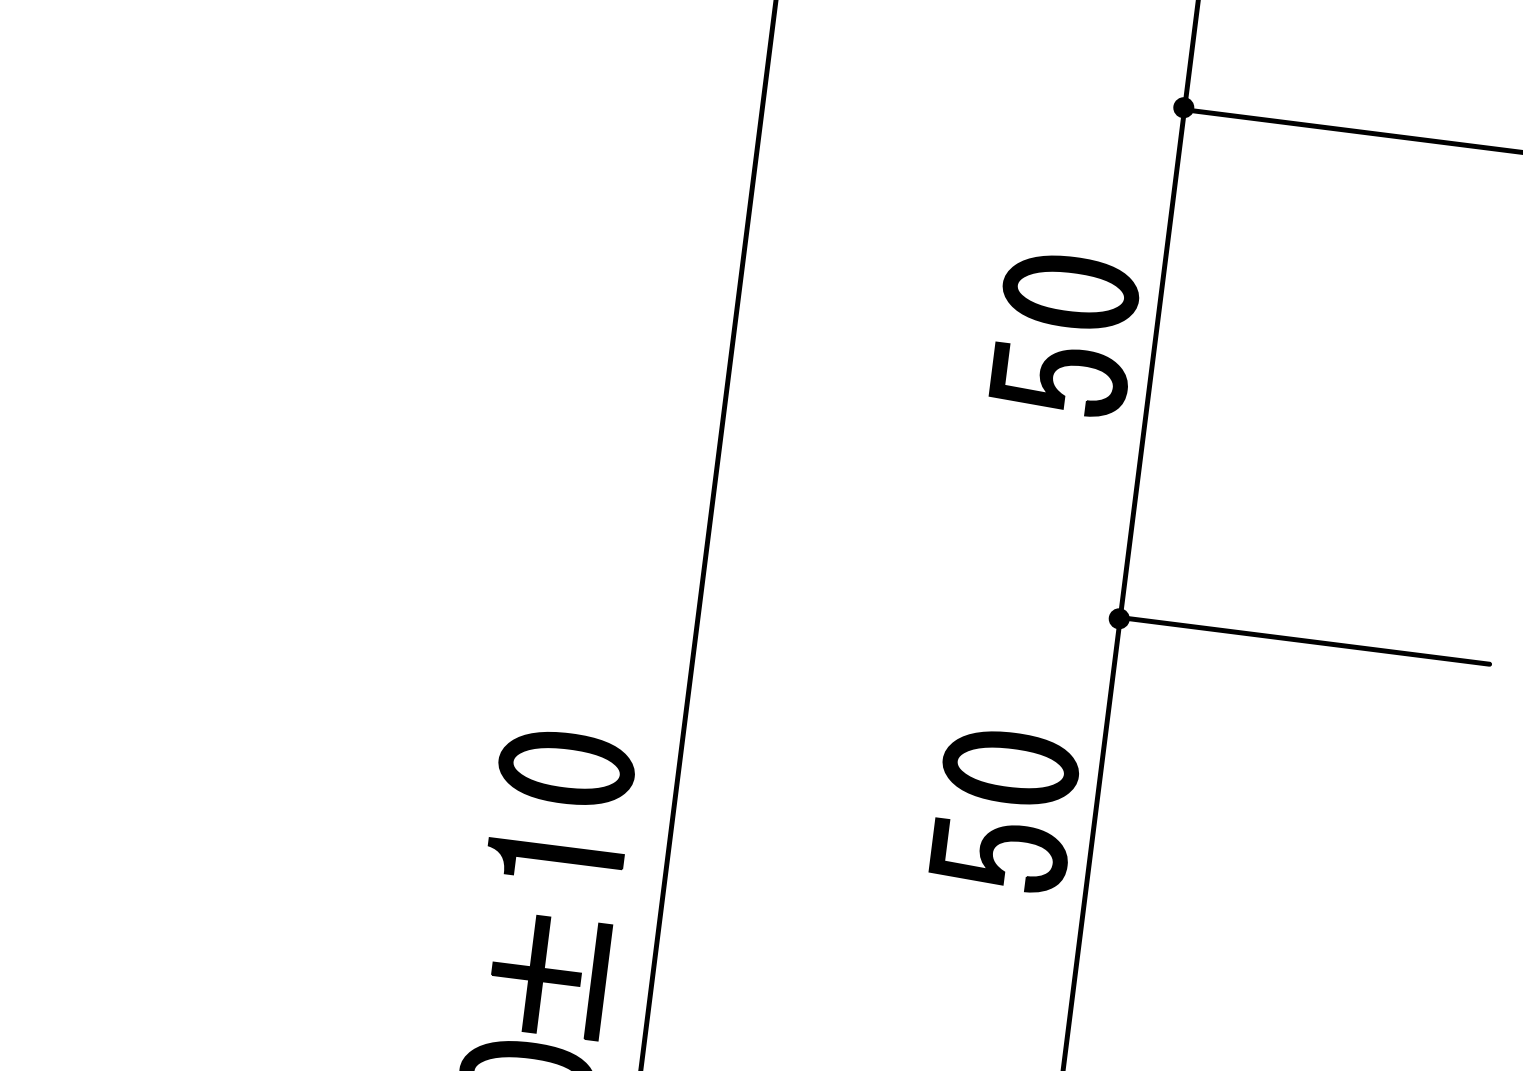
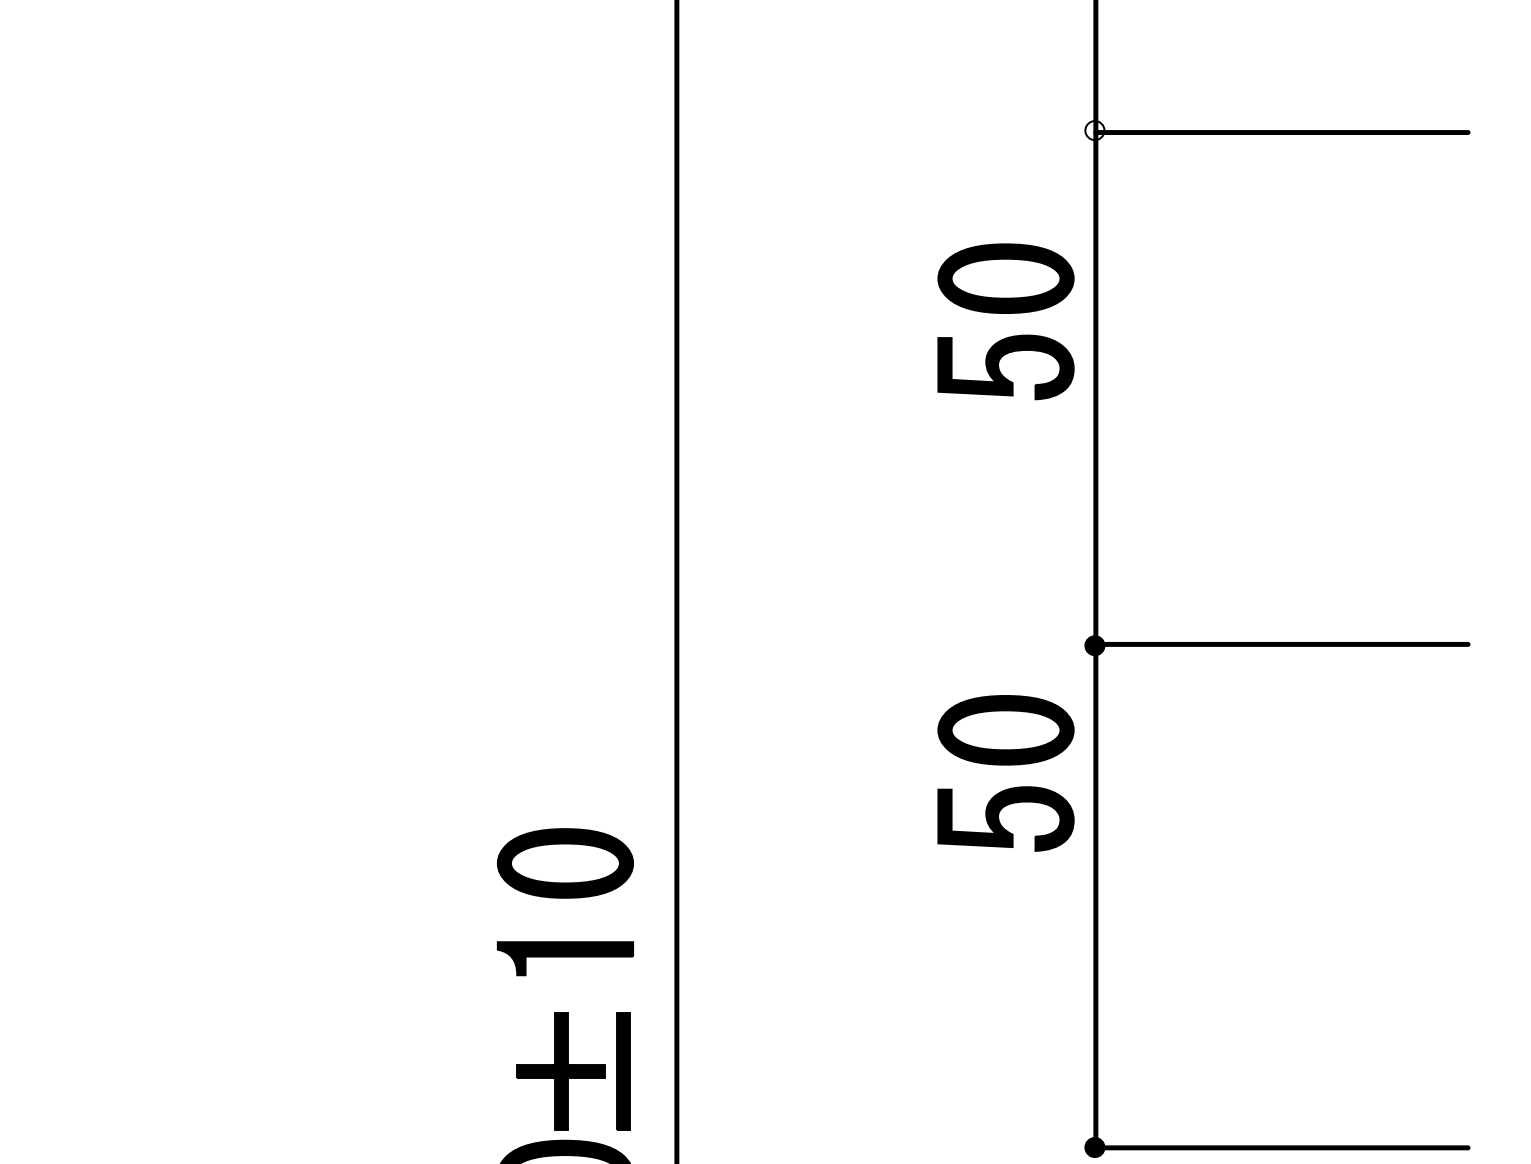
fill: (1183, 107) -> (1094, 130), removed
part: (1066, 326) -> (1005, 313), moved
part: (1005, 802) -> (1005, 765), moved

